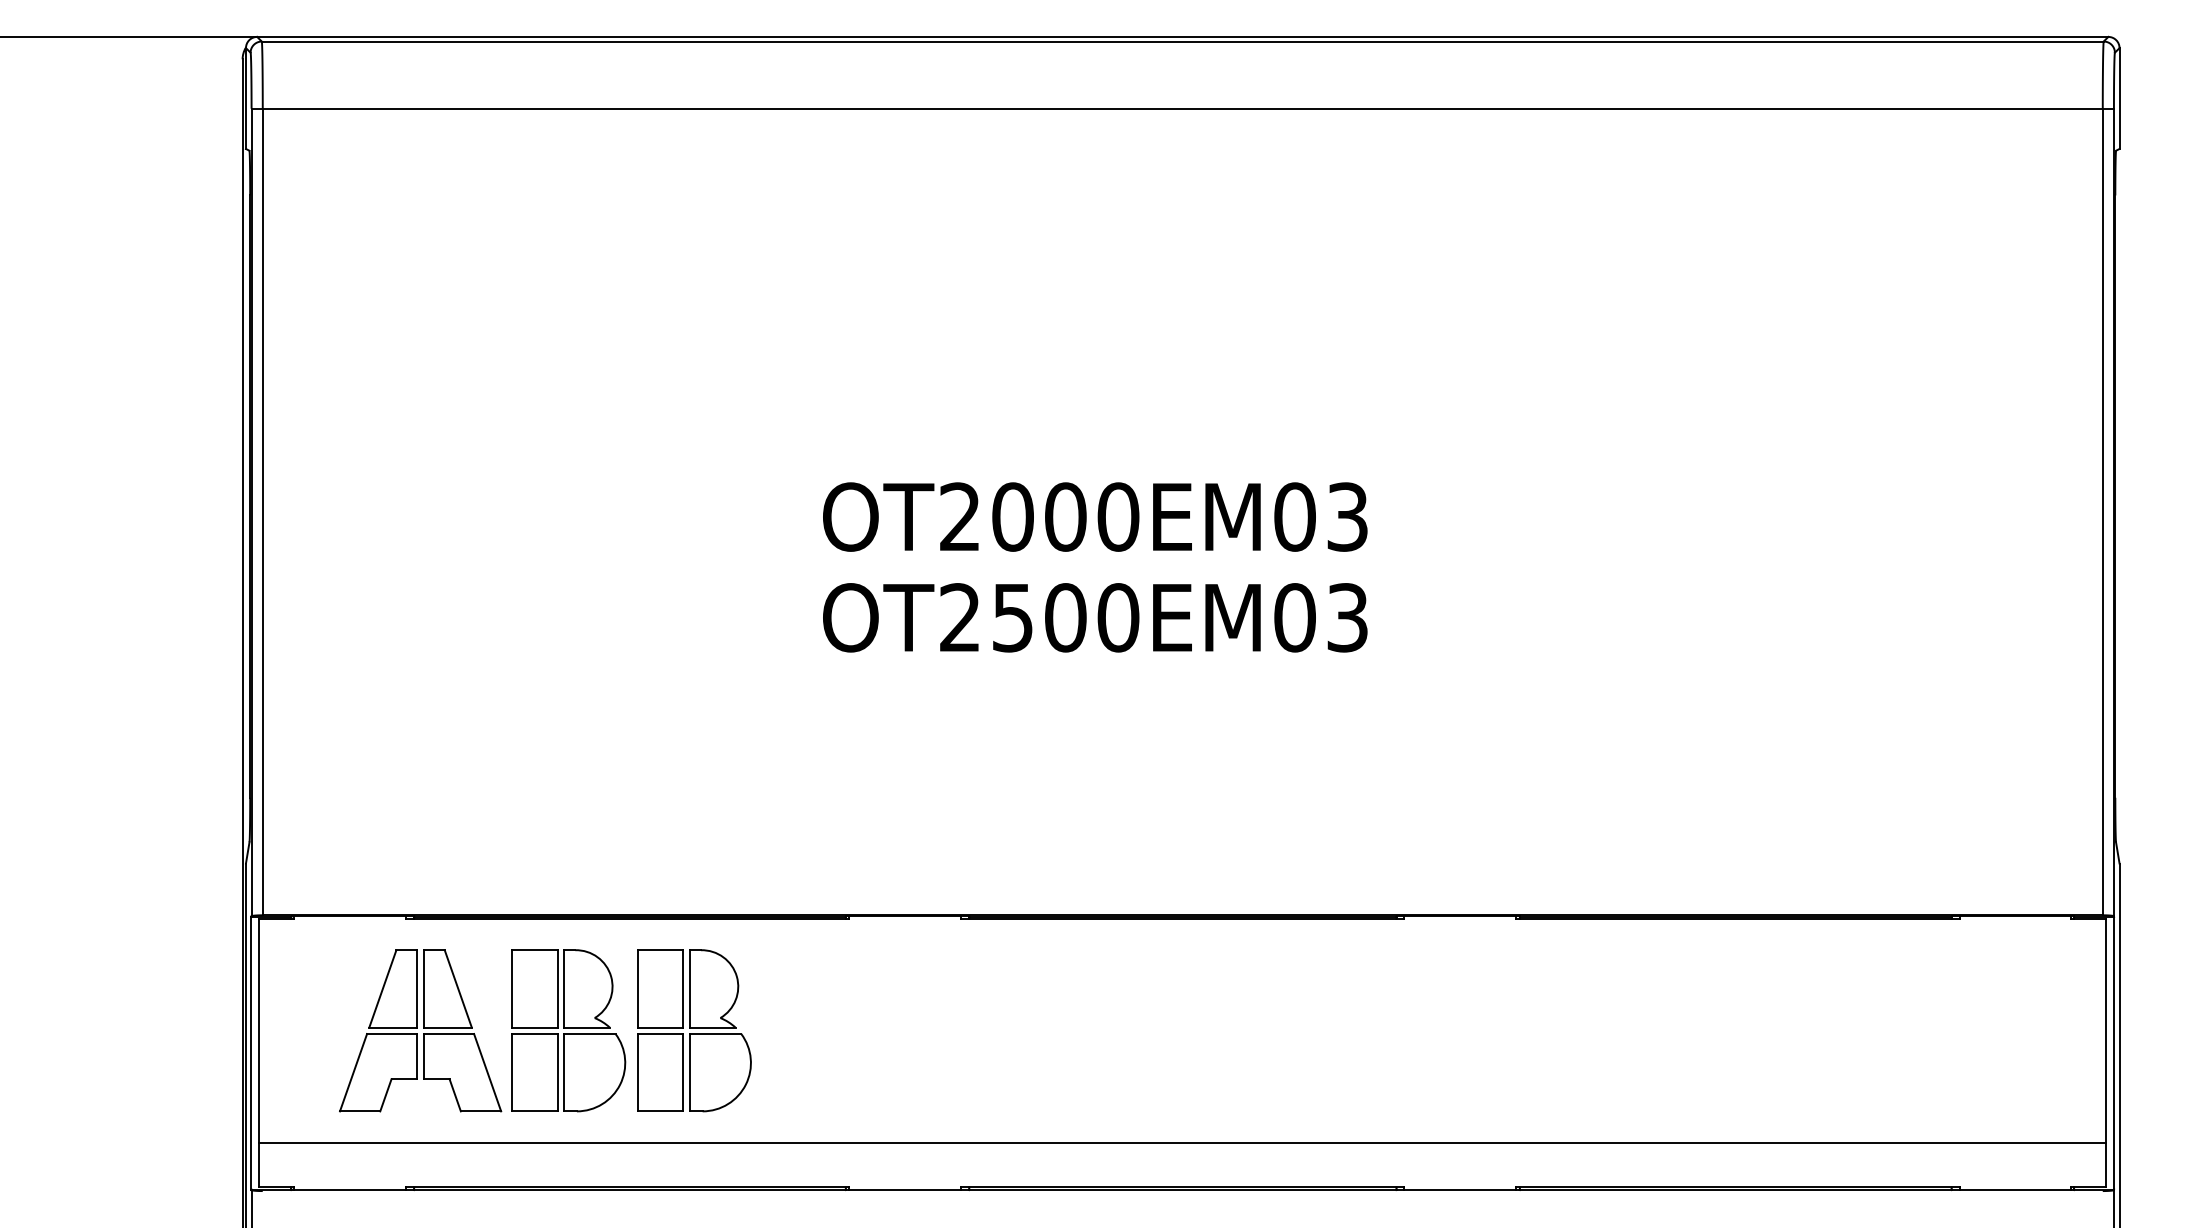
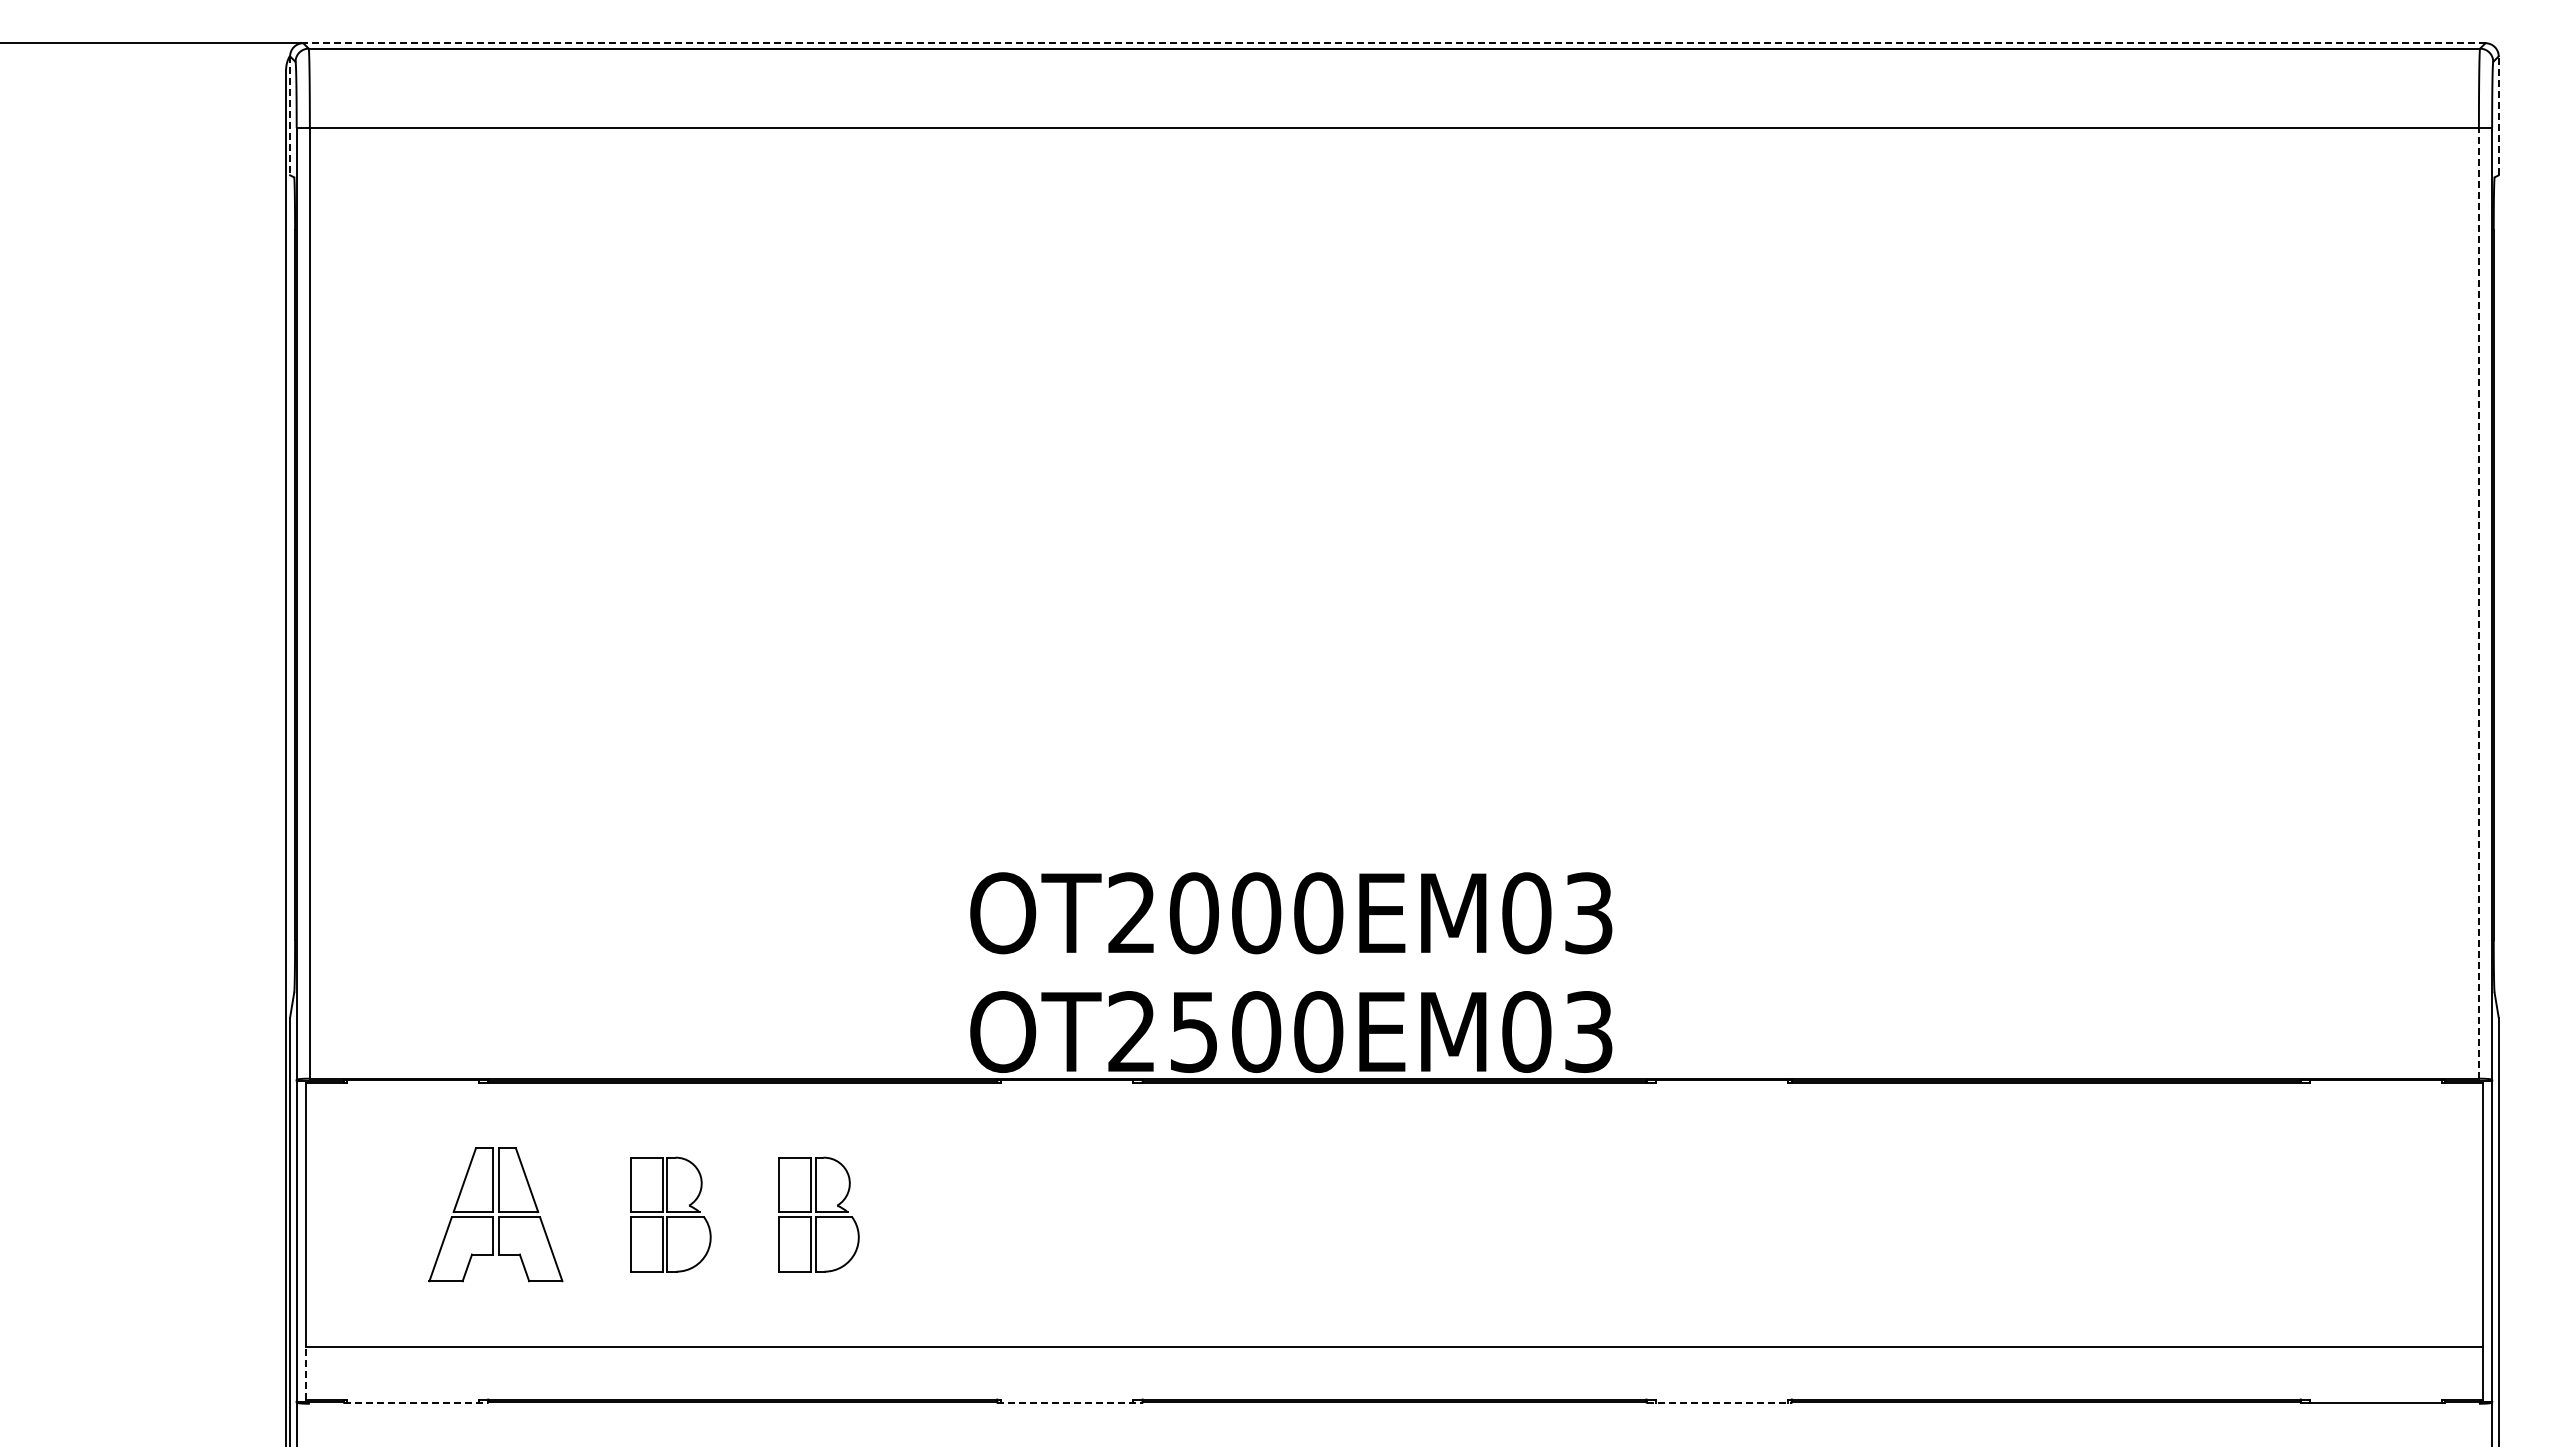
line: (1181, 37) -> (1393, 43), solid -> dashed
line: (2119, 98) -> (2498, 115), solid -> dashed
line: (246, 99) -> (290, 116), solid -> dashed
line: (2102, 511) -> (2478, 602), solid -> dashed
text: (1095, 567) -> (1291, 972), moved
part: (420, 1030) -> (495, 1214), size x0.7
part: (568, 1030) -> (670, 1214), size x0.6
part: (694, 1030) -> (818, 1214), size x0.6
line: (259, 1164) -> (305, 1372), solid -> dashed
line: (353, 1189) -> (416, 1402), solid -> dashed
line: (907, 1189) -> (1069, 1402), solid -> dashed
line: (1458, 1189) -> (1719, 1402), solid -> dashed

